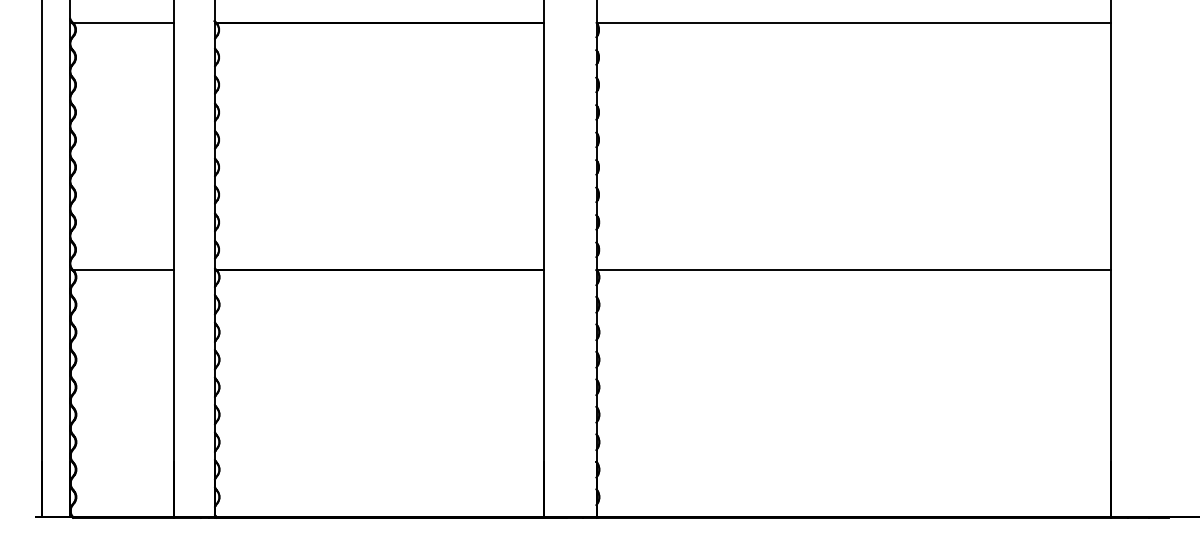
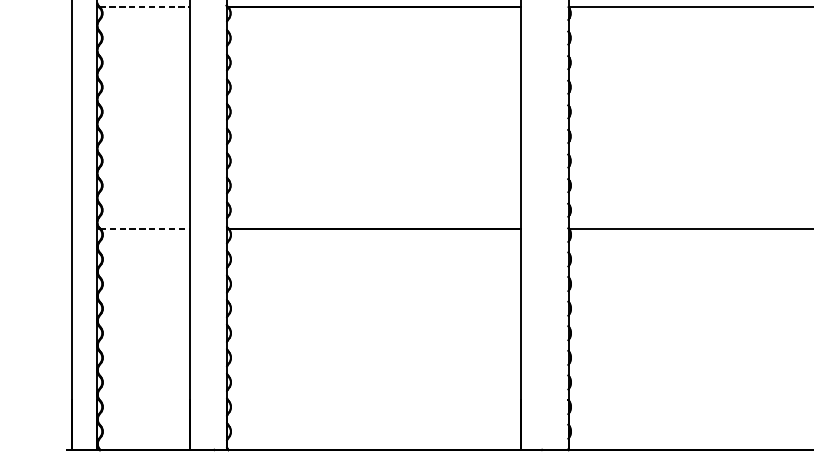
line: (123, 23) -> (145, 7), solid -> dashed
line: (123, 270) -> (145, 228), solid -> dashed

